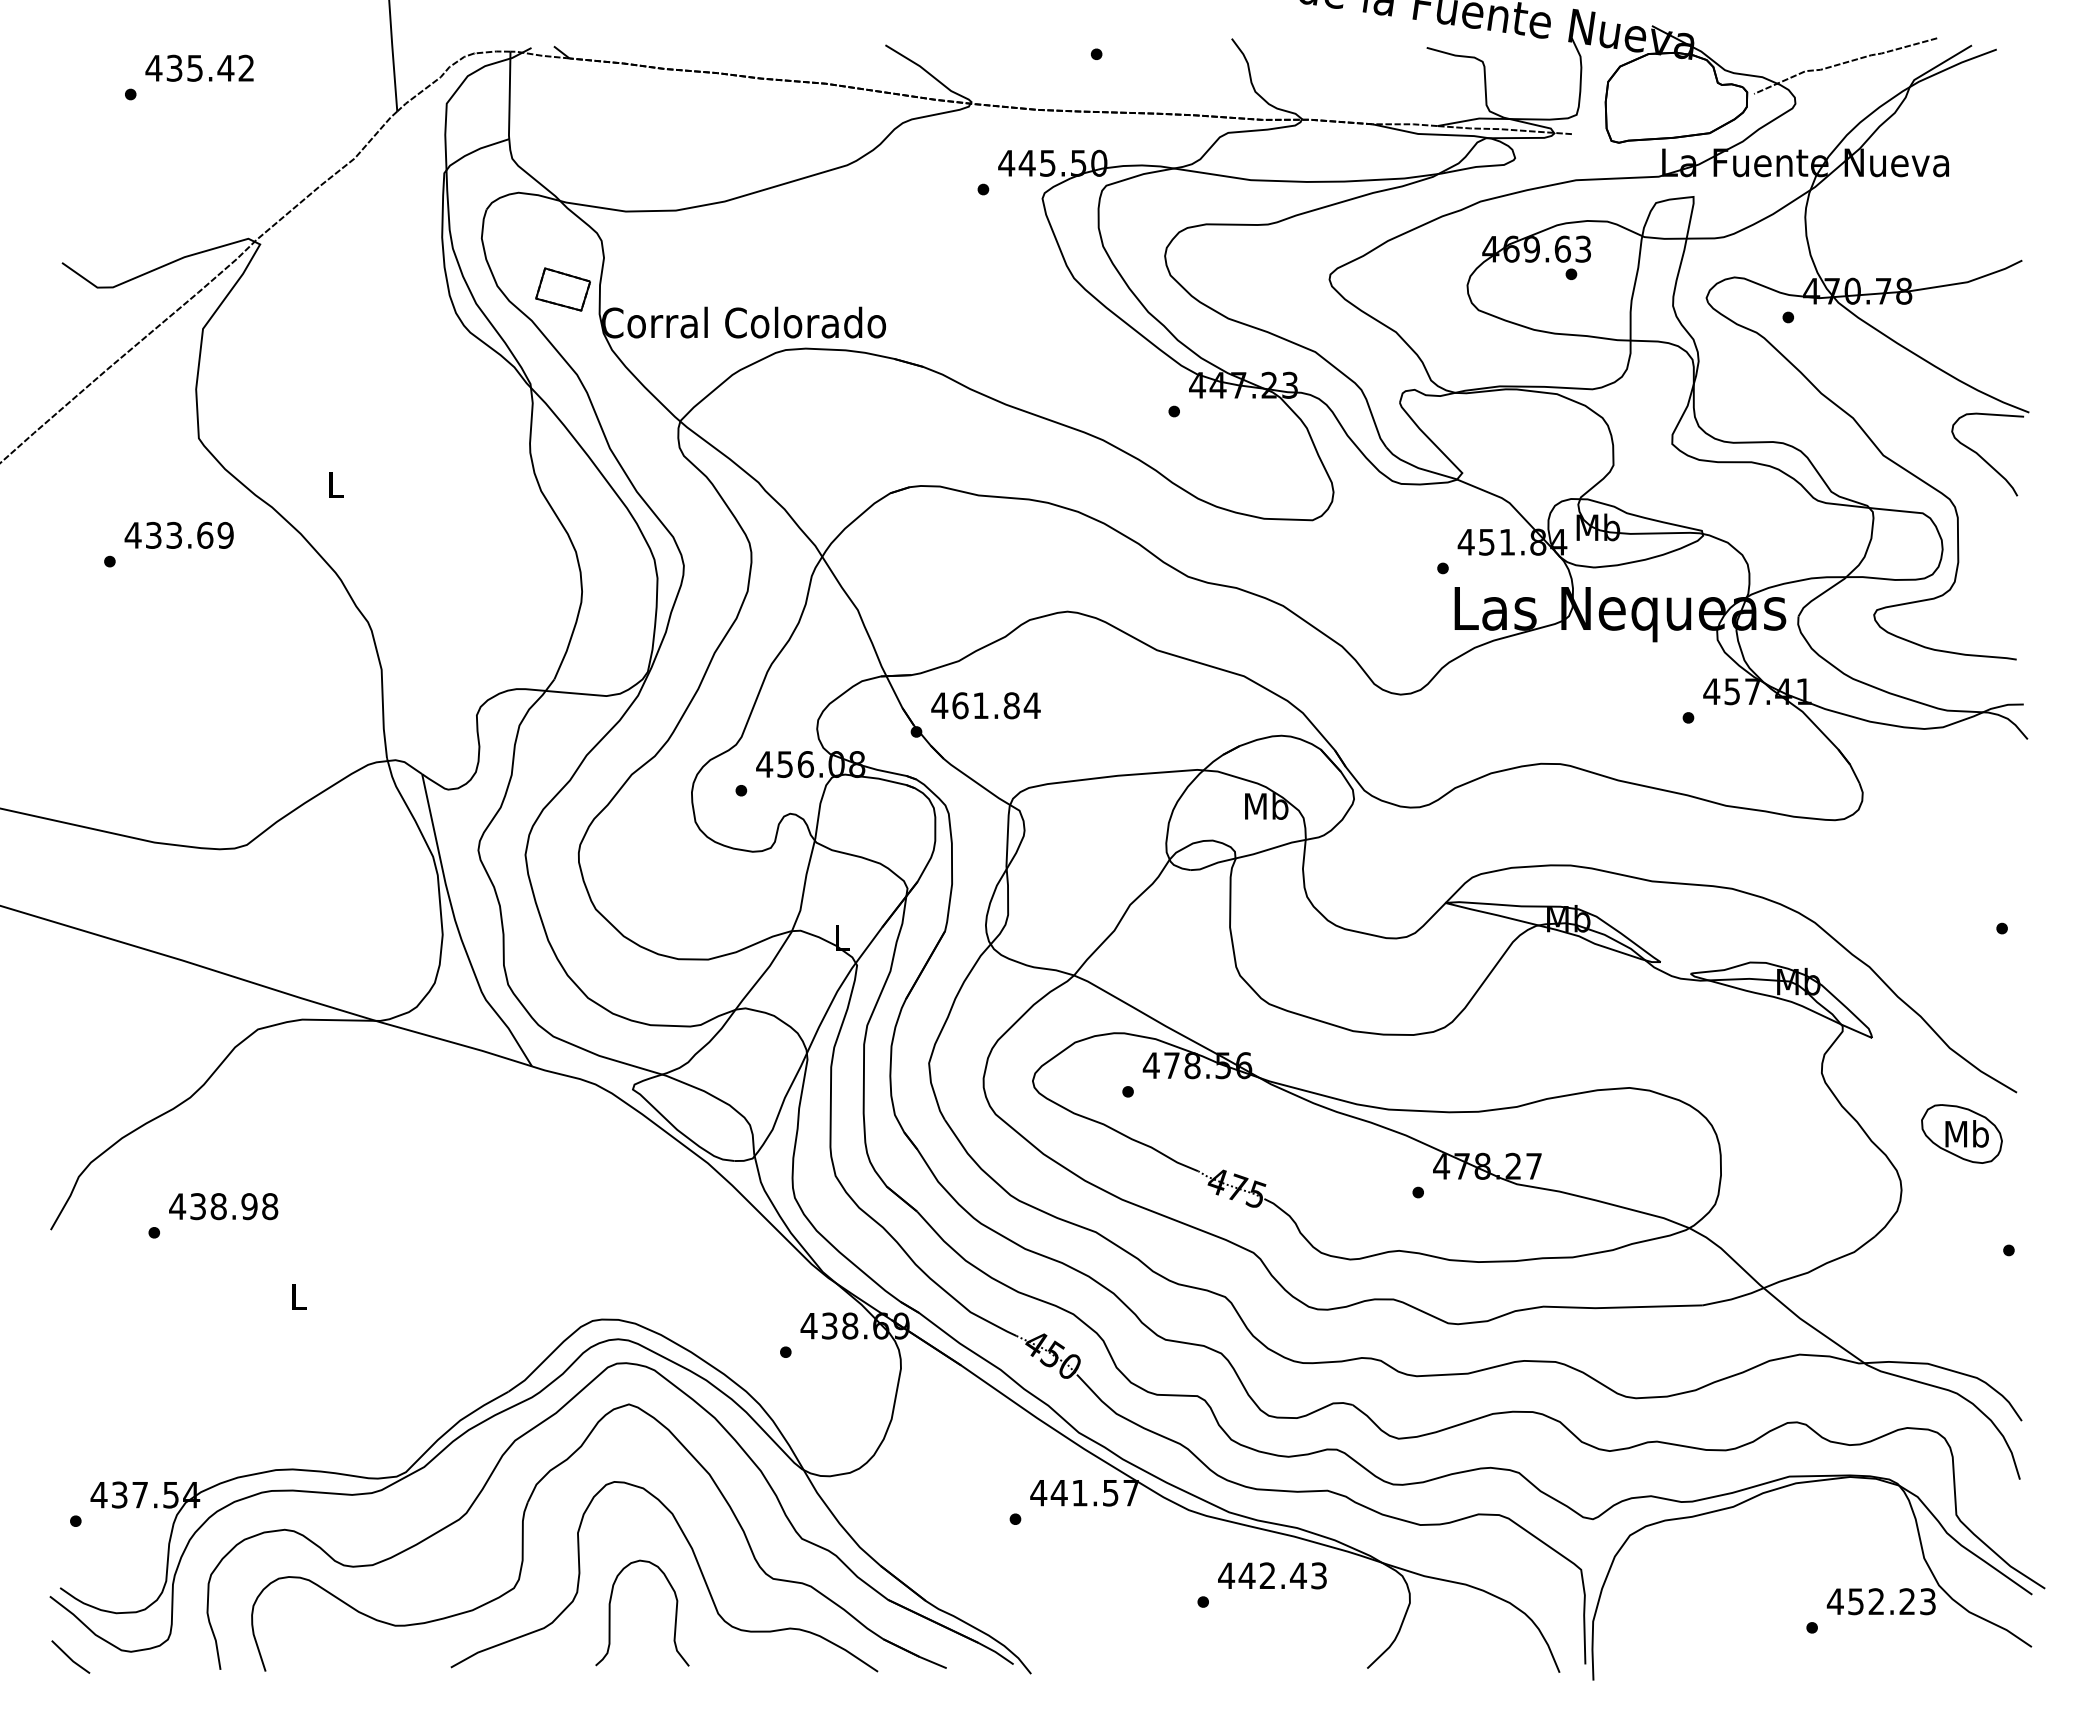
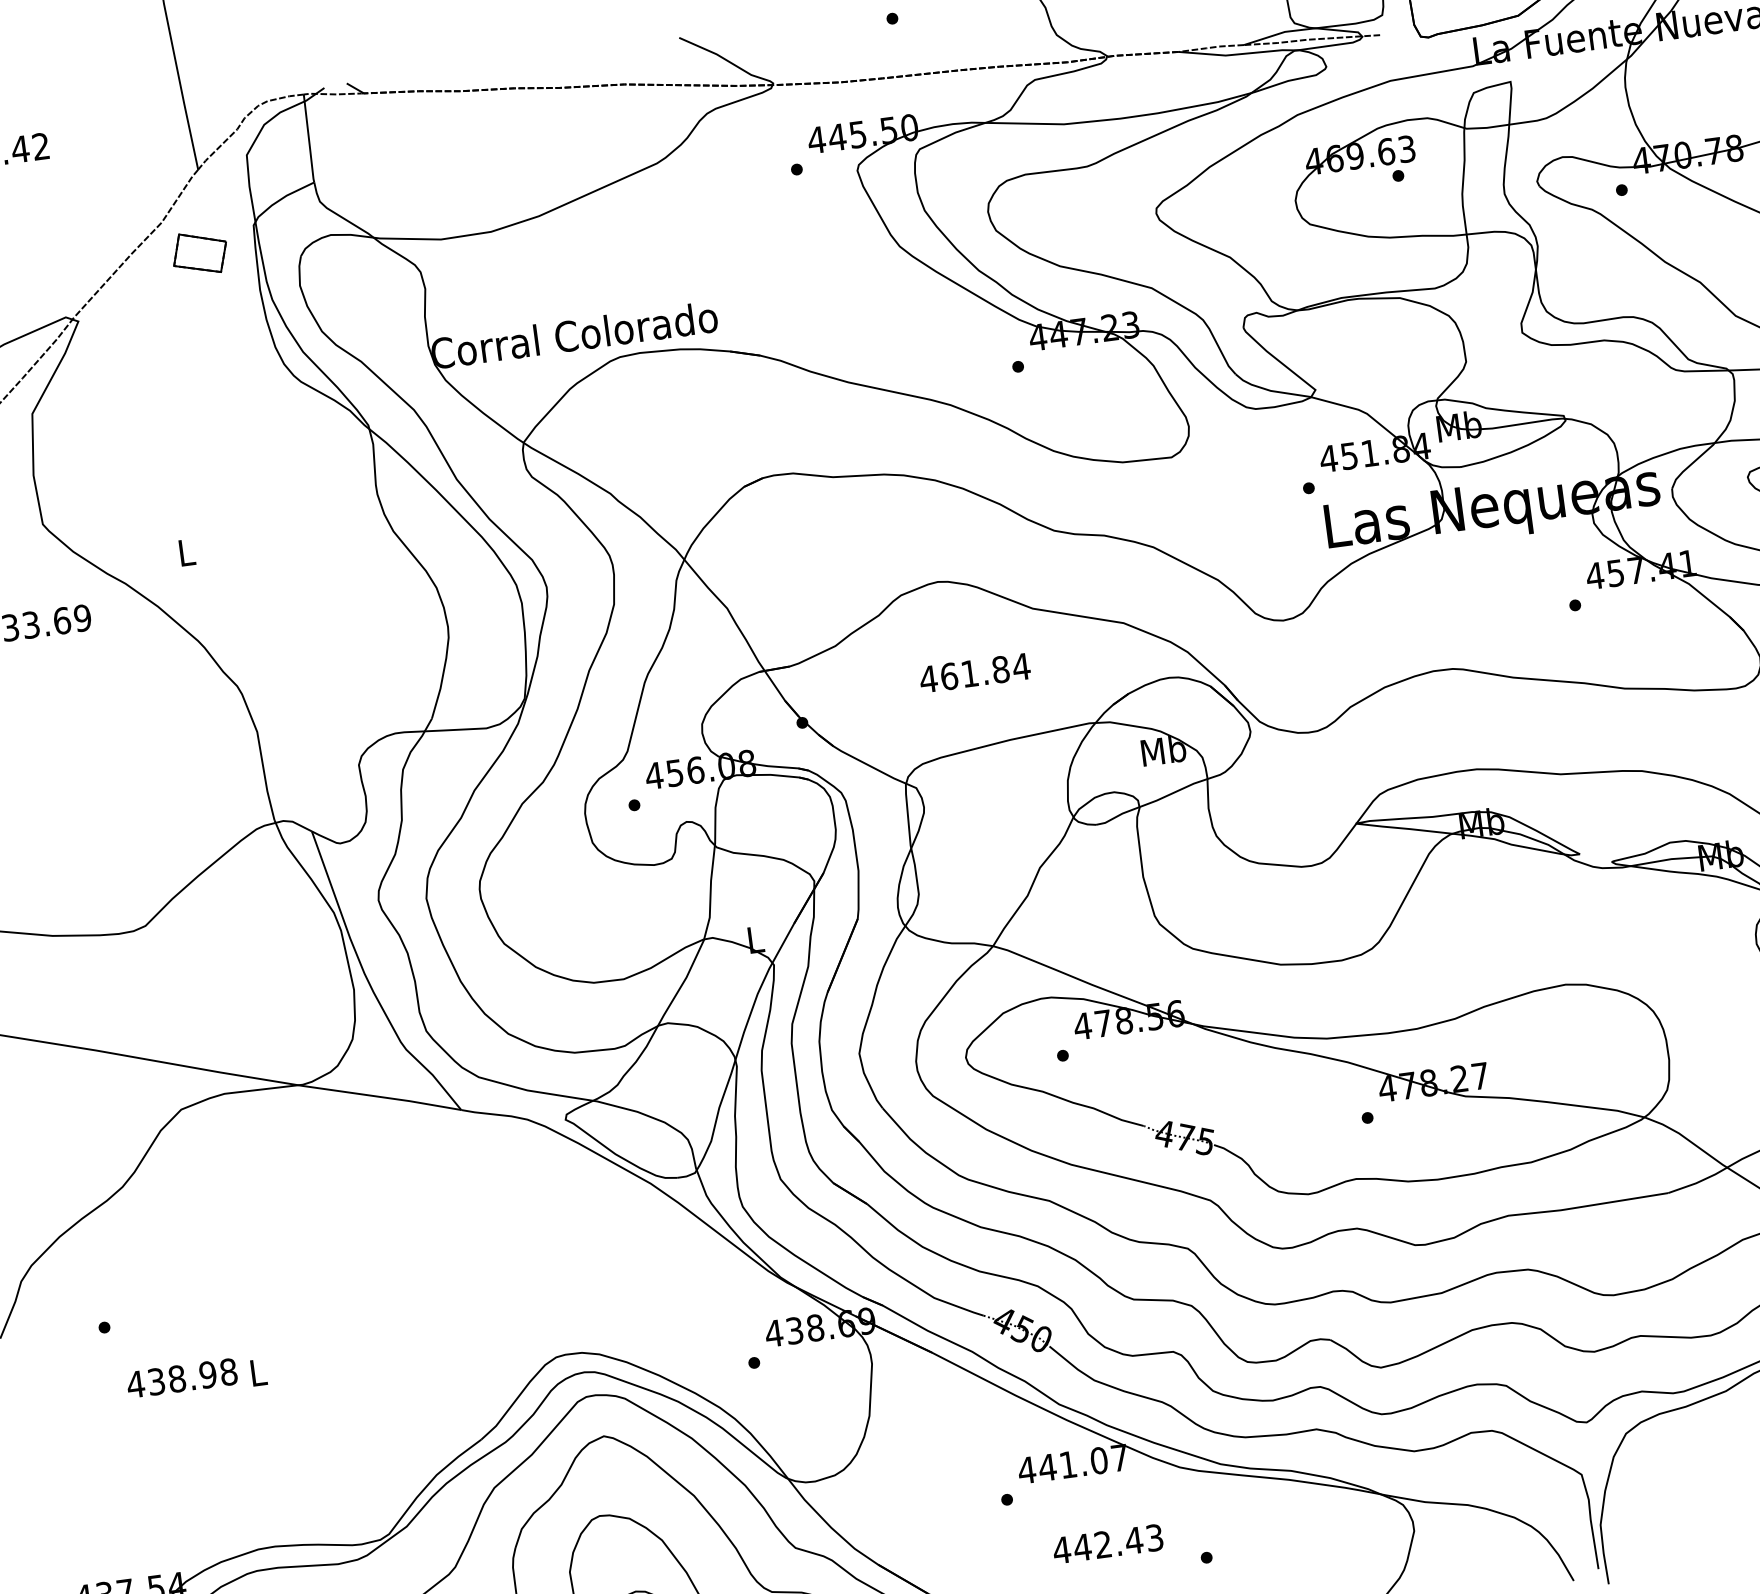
part: (562, 289) -> (199, 253), moved
text: (985, 705) -> (974, 672), moved
text: (223, 1206) -> (181, 1378), moved
text: (1110, 1492) -> (1098, 1460), 441.57 -> 441.07
text: (1272, 1575) -> (1108, 1543), moved

